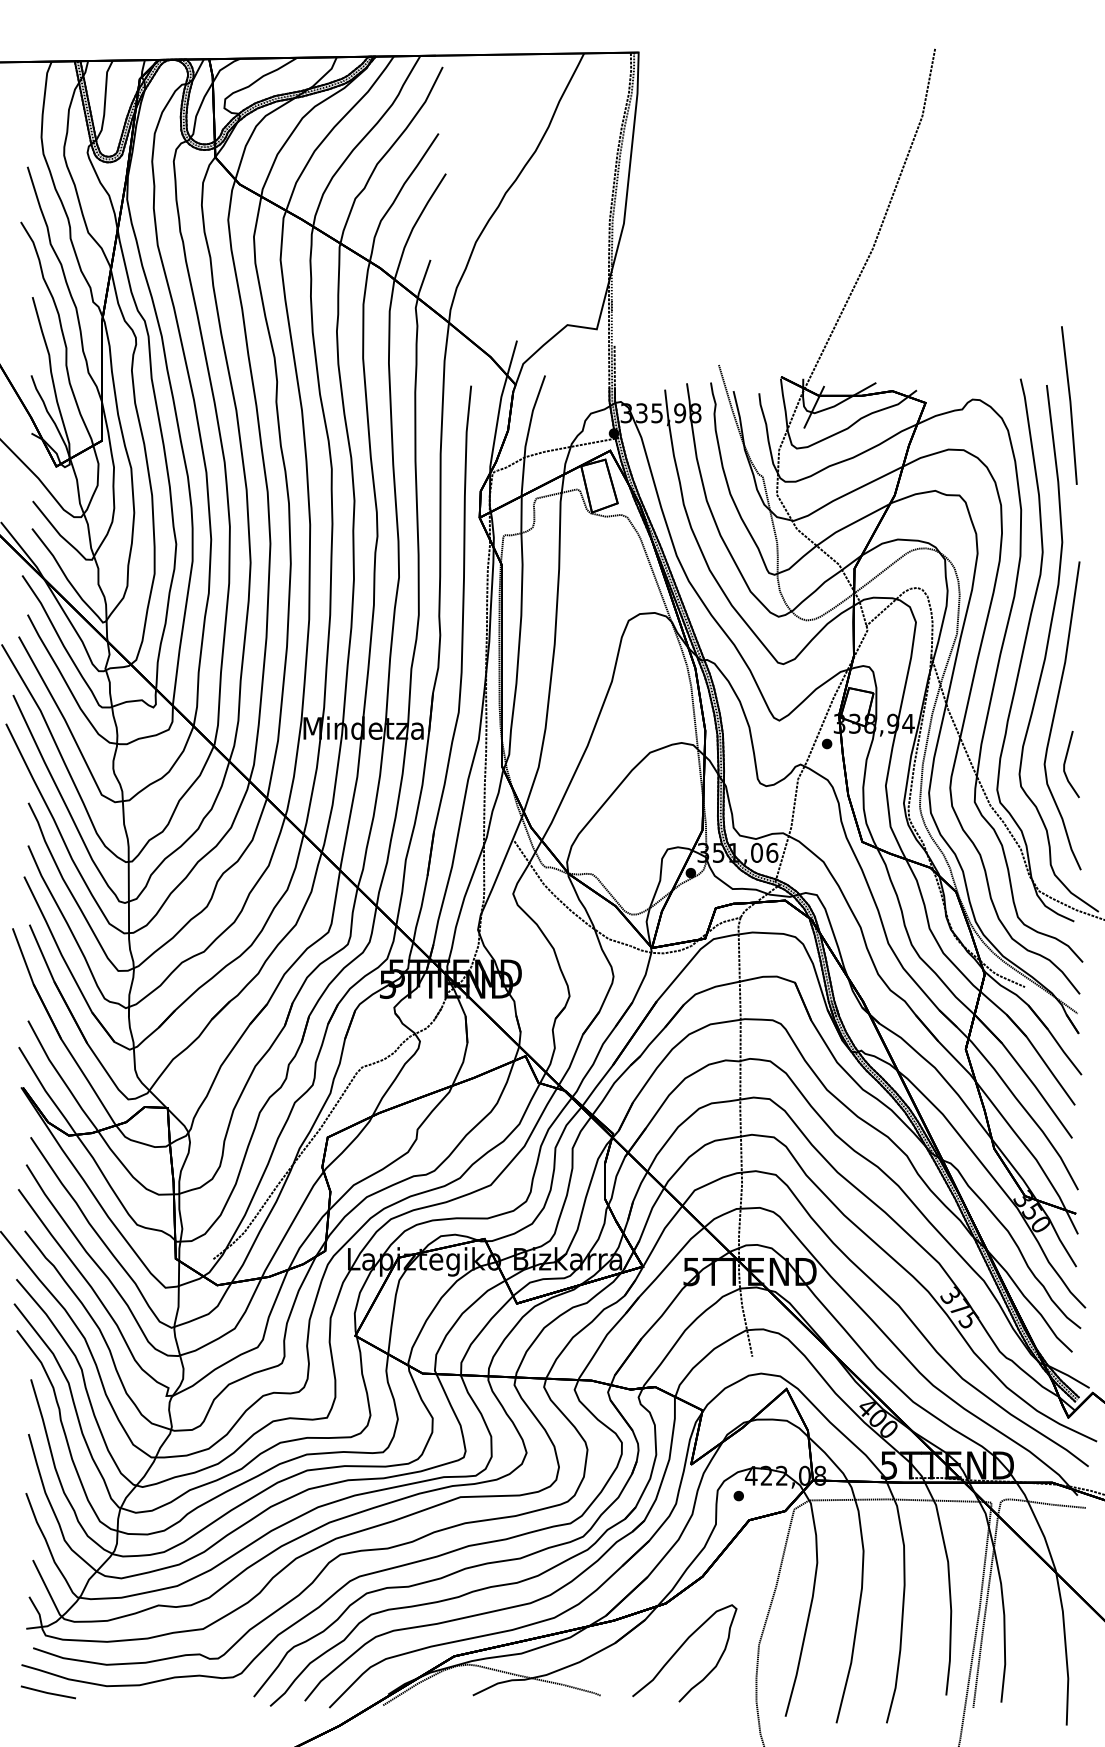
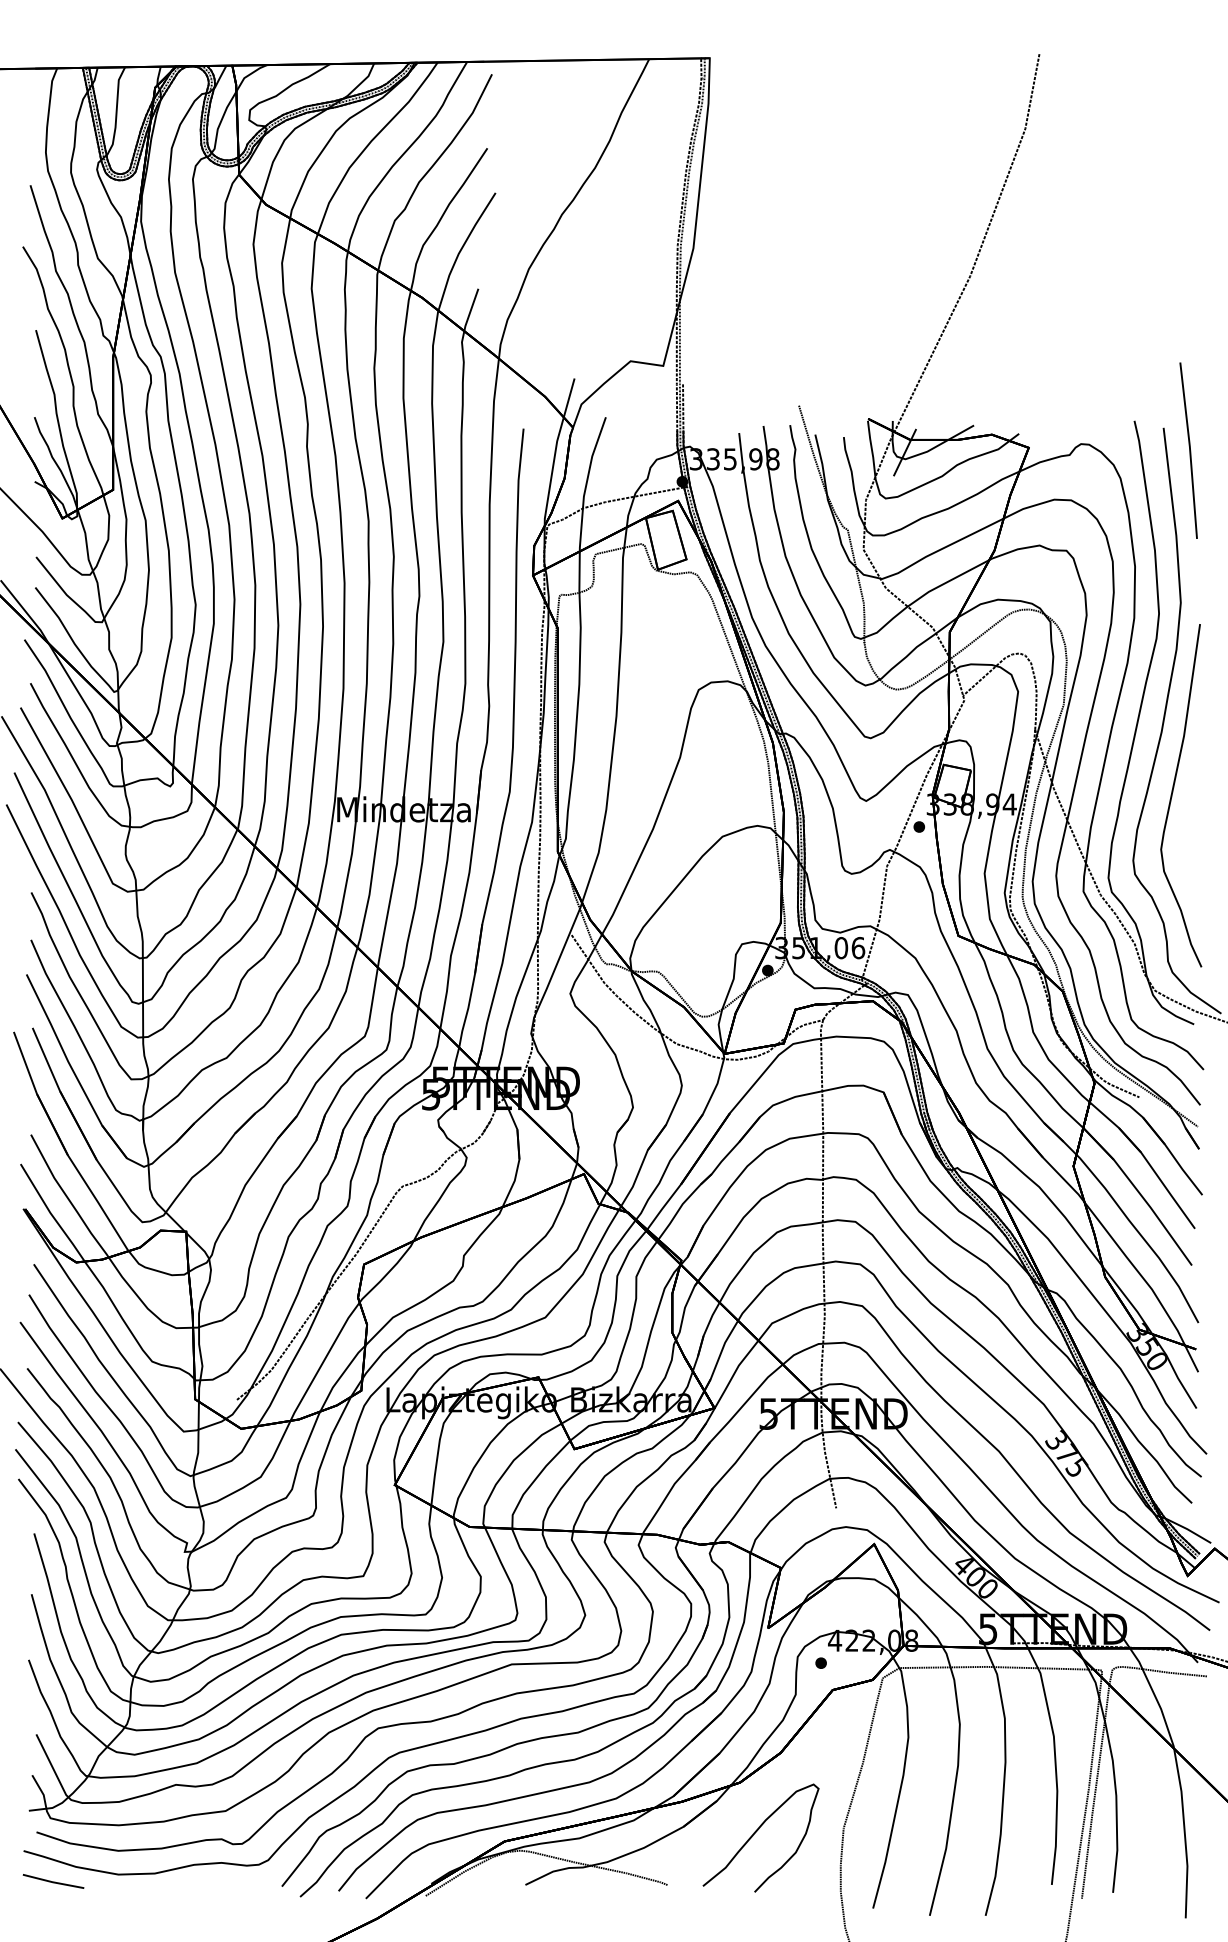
part: (1065, 763) -> (1184, 848), removed

